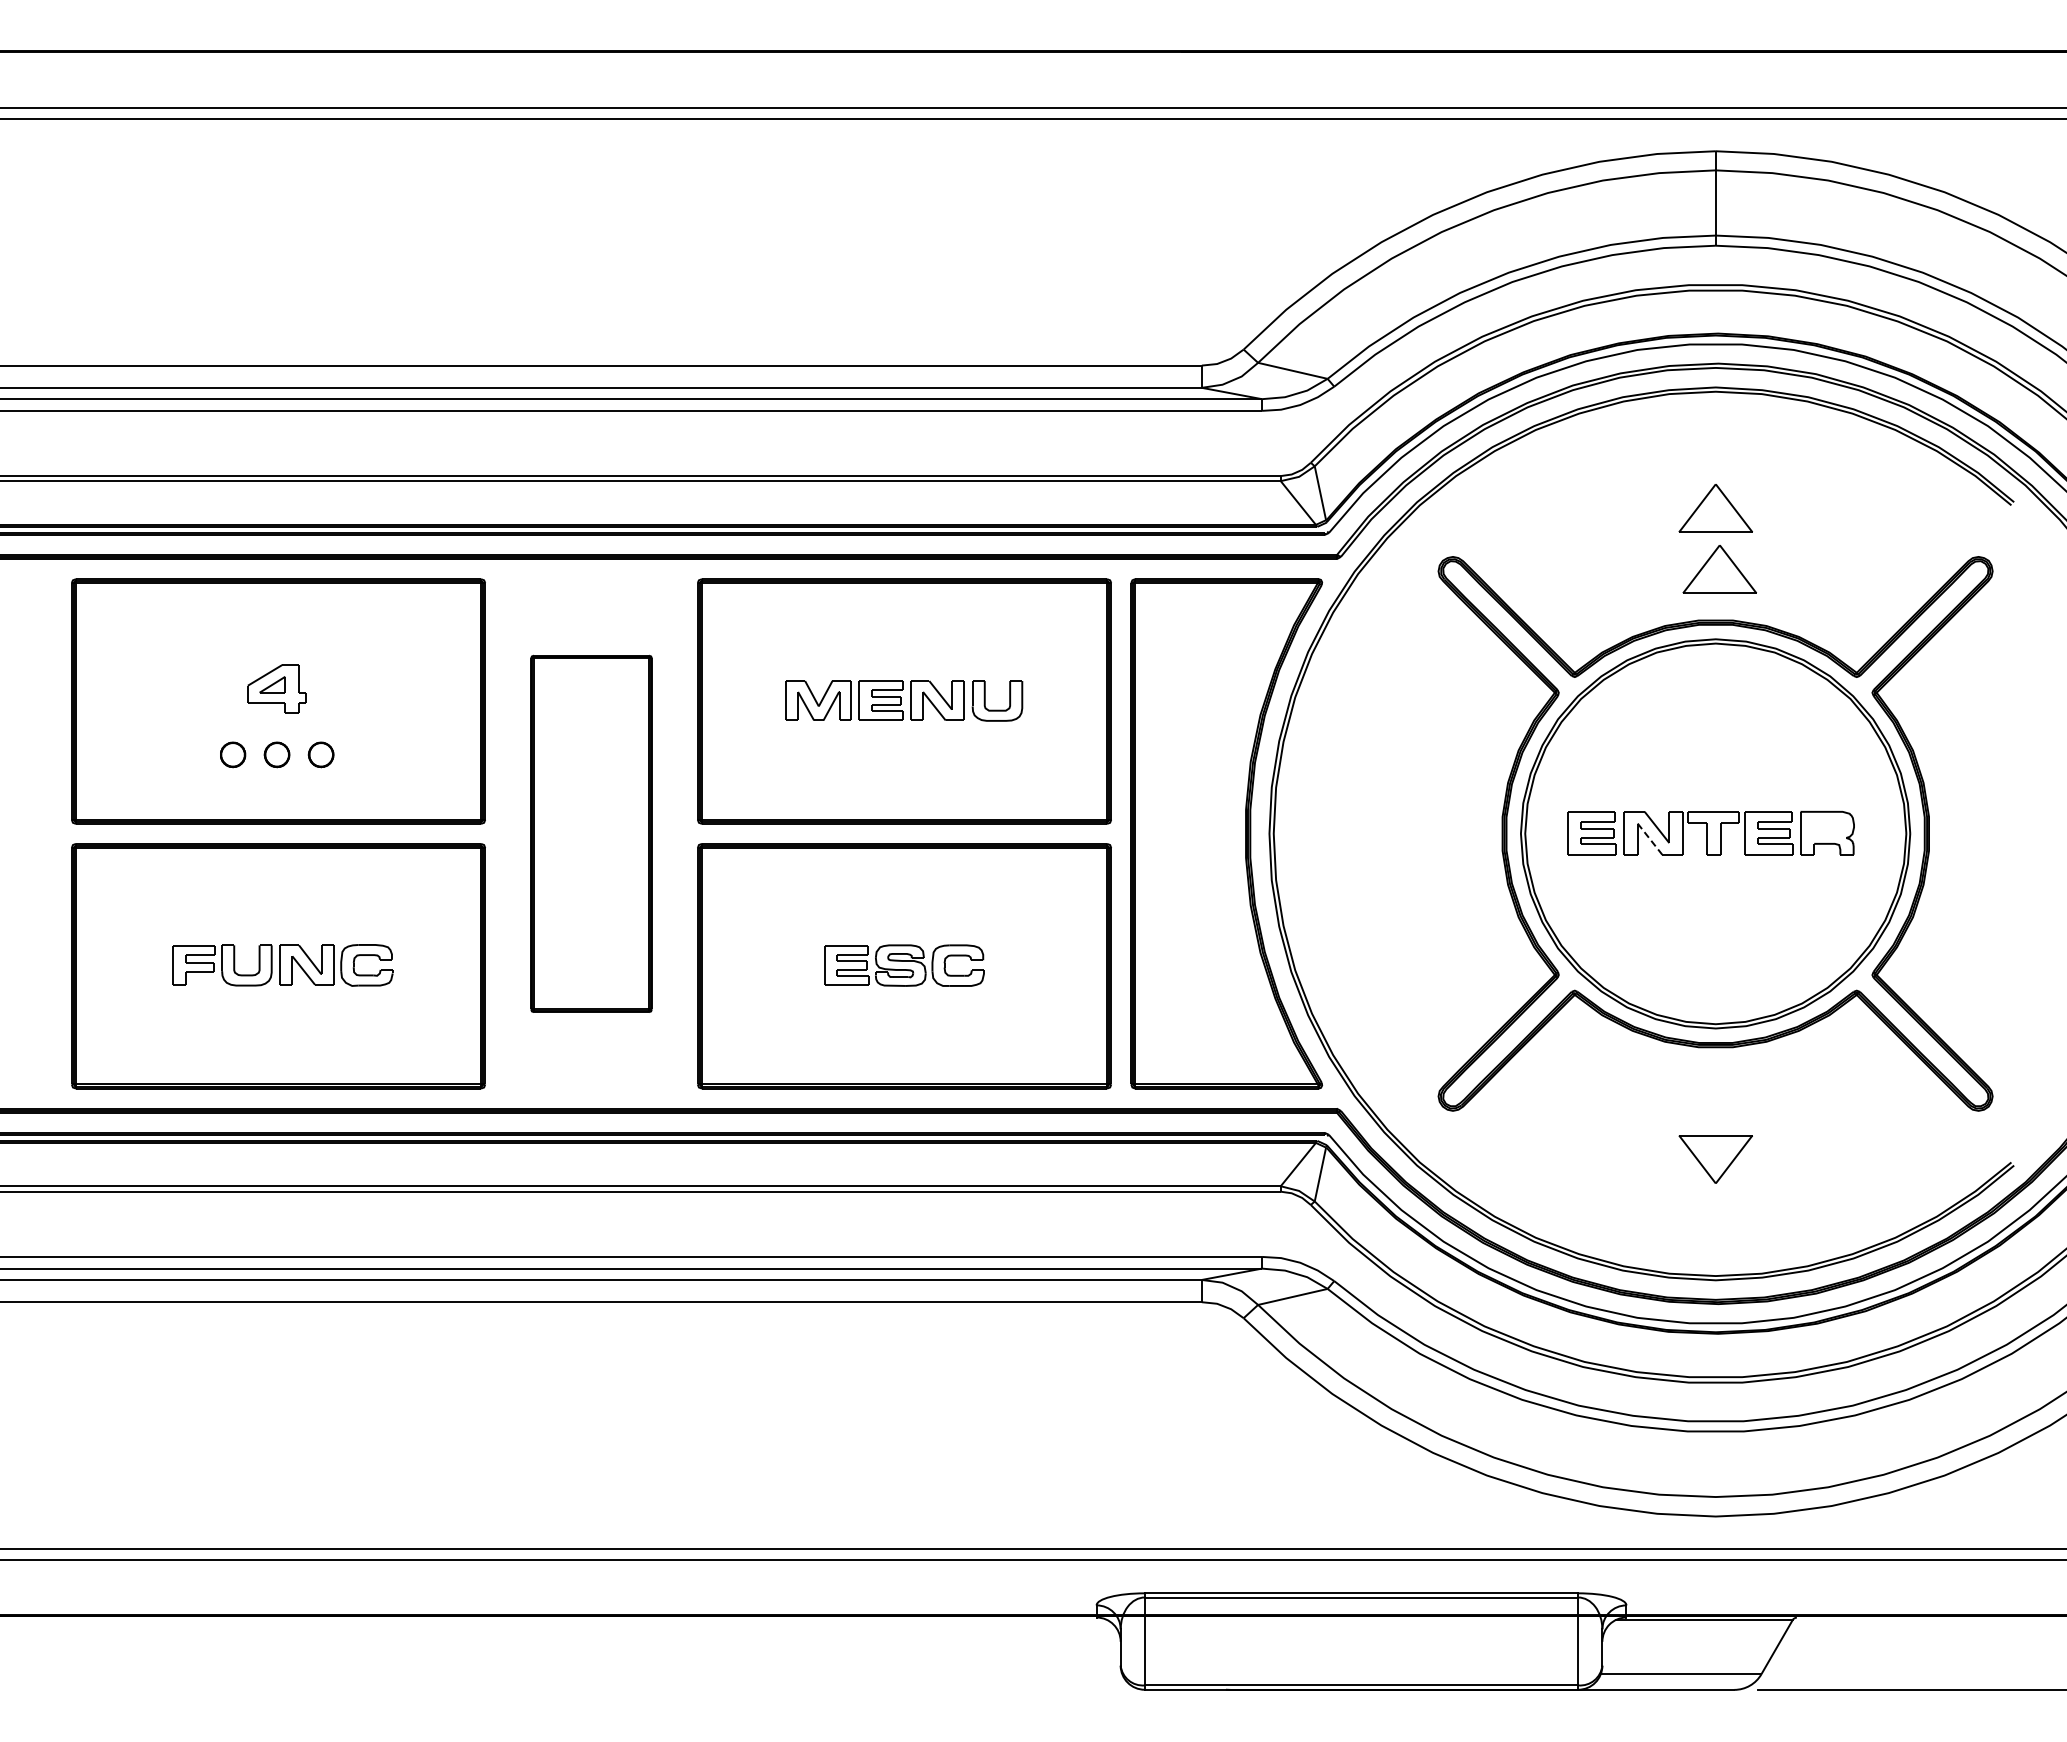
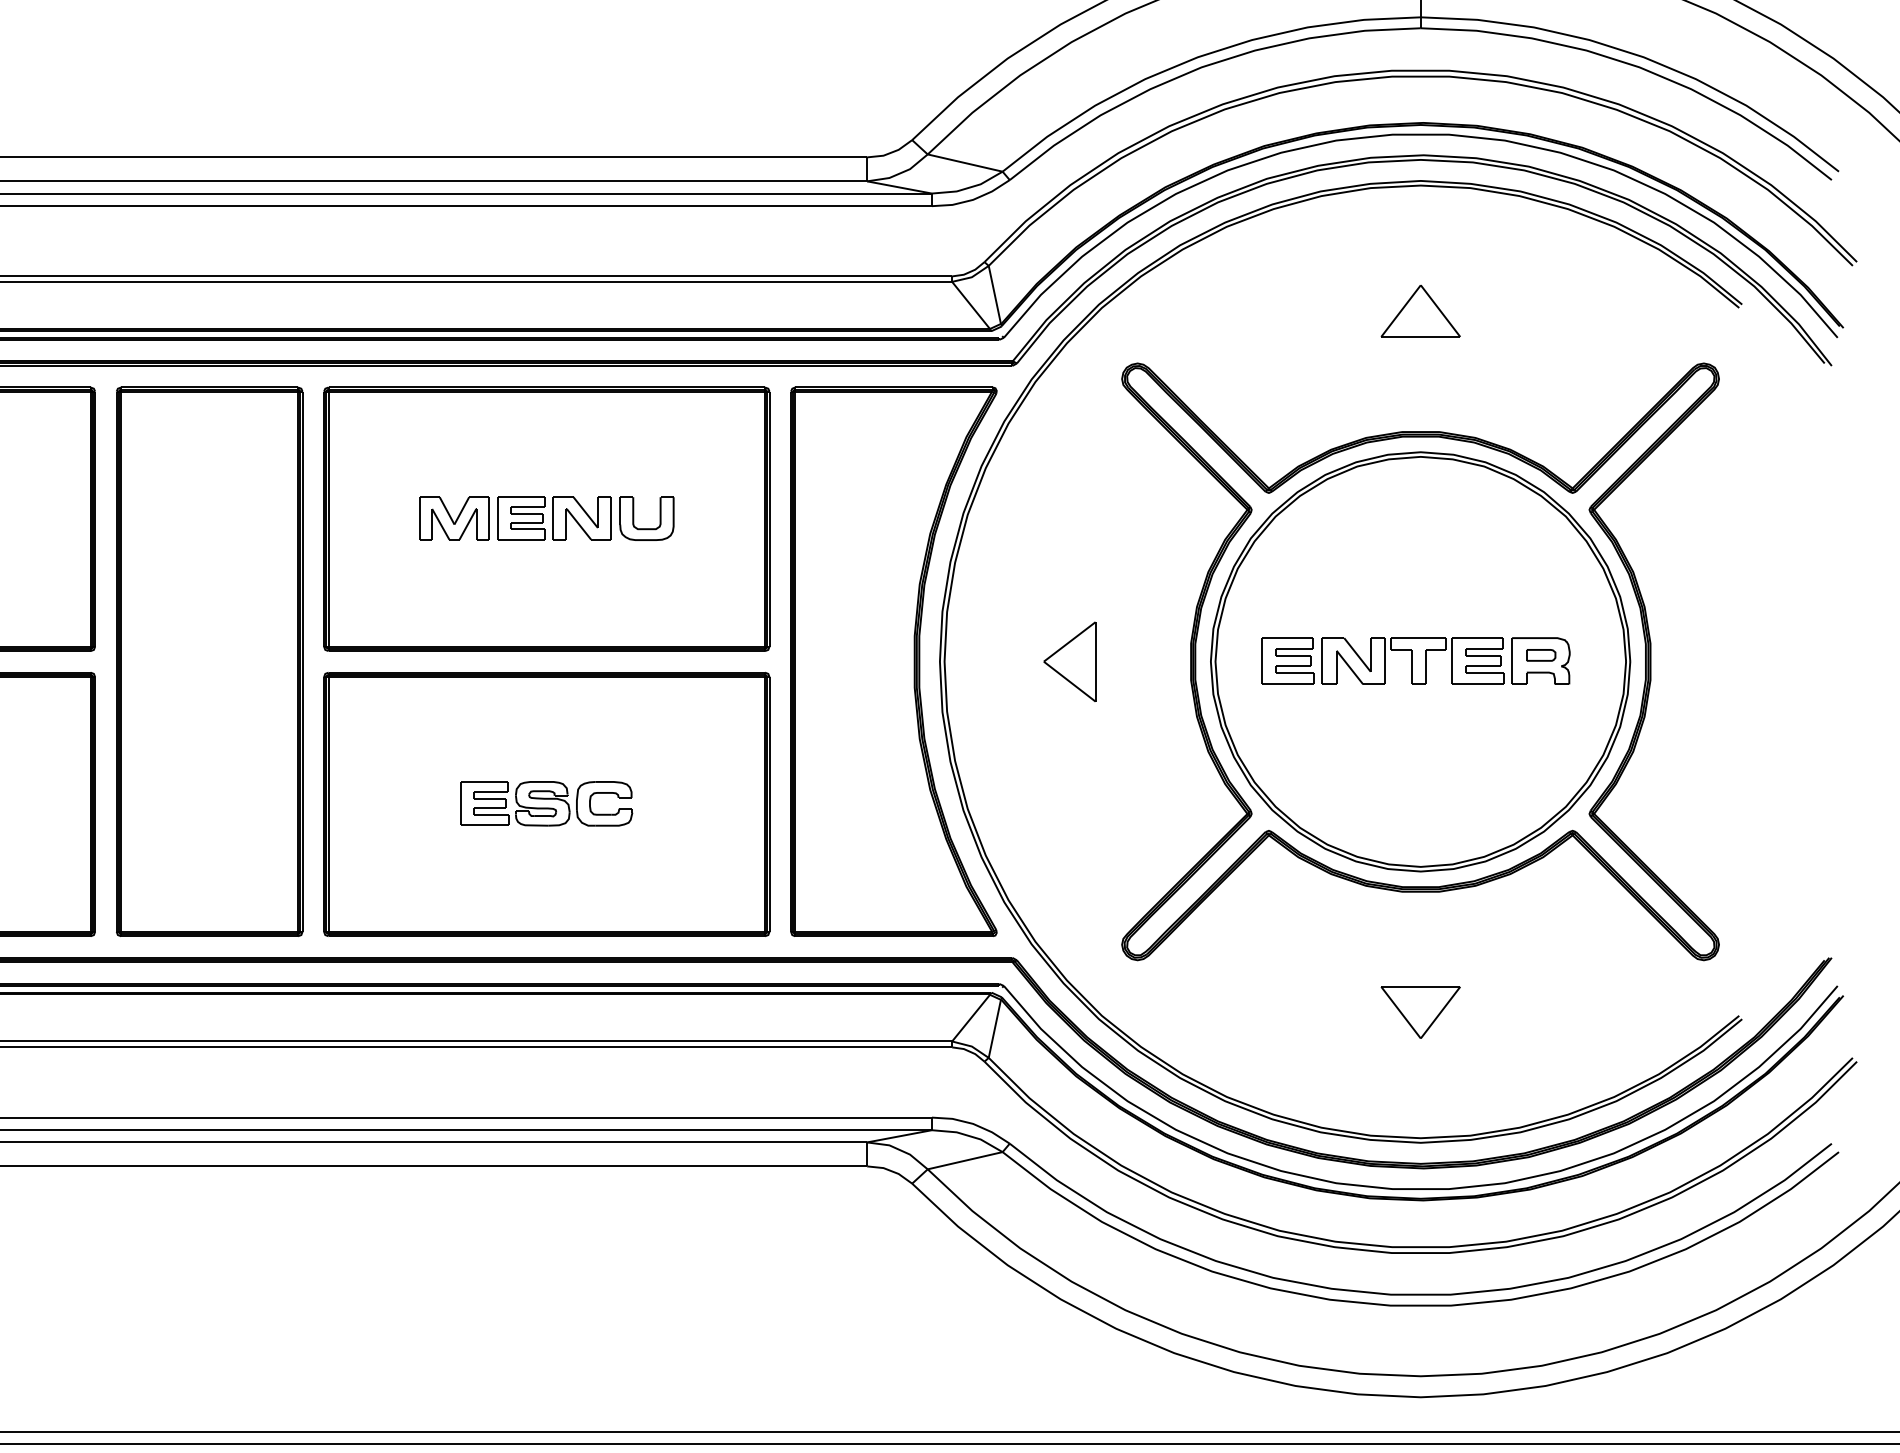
part: (1719, 569) -> (1424, 377), removed
part: (1827, 827) -> (1541, 654), added
part: (591, 833) -> (209, 661), size x1.43
part: (1389, 833) -> (1069, 661), added
line: (1650, 839) -> (1350, 667), dashed -> solid

